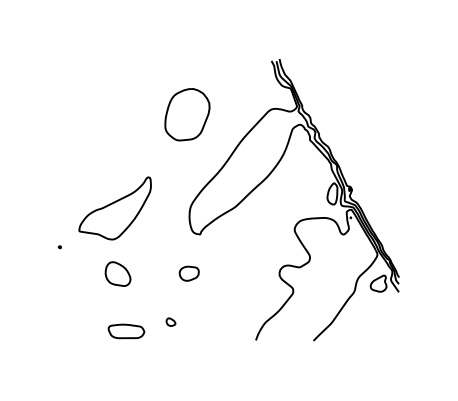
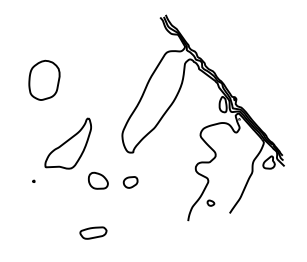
part: (187, 114) -> (44, 80), moved
part: (117, 273) -> (97, 180), moved
part: (170, 321) -> (210, 202), moved

